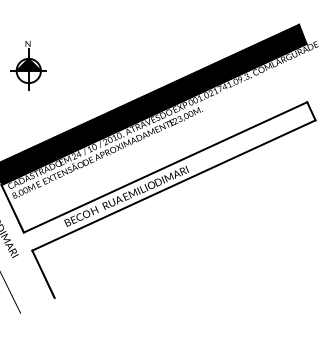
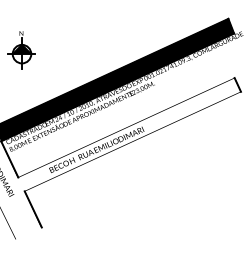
line: (165, 167) -> (126, 127), removed
line: (173, 185) -> (132, 141), removed

